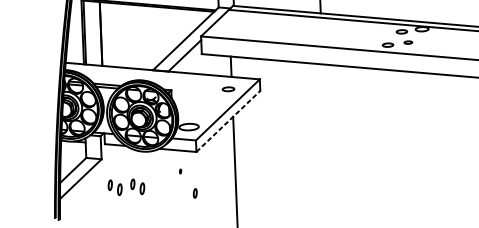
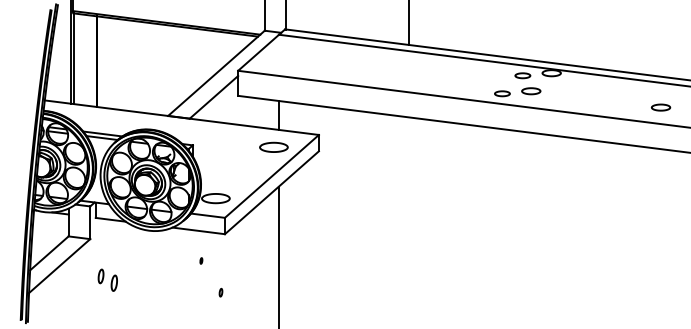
part: (408, 42) -> (531, 91), size x1.67
part: (228, 88) -> (273, 146), size x1.67
line: (228, 121) -> (271, 192), dashed -> solid
part: (137, 186) -> (139, 279), removed
part: (194, 193) -> (220, 292), size x0.62

